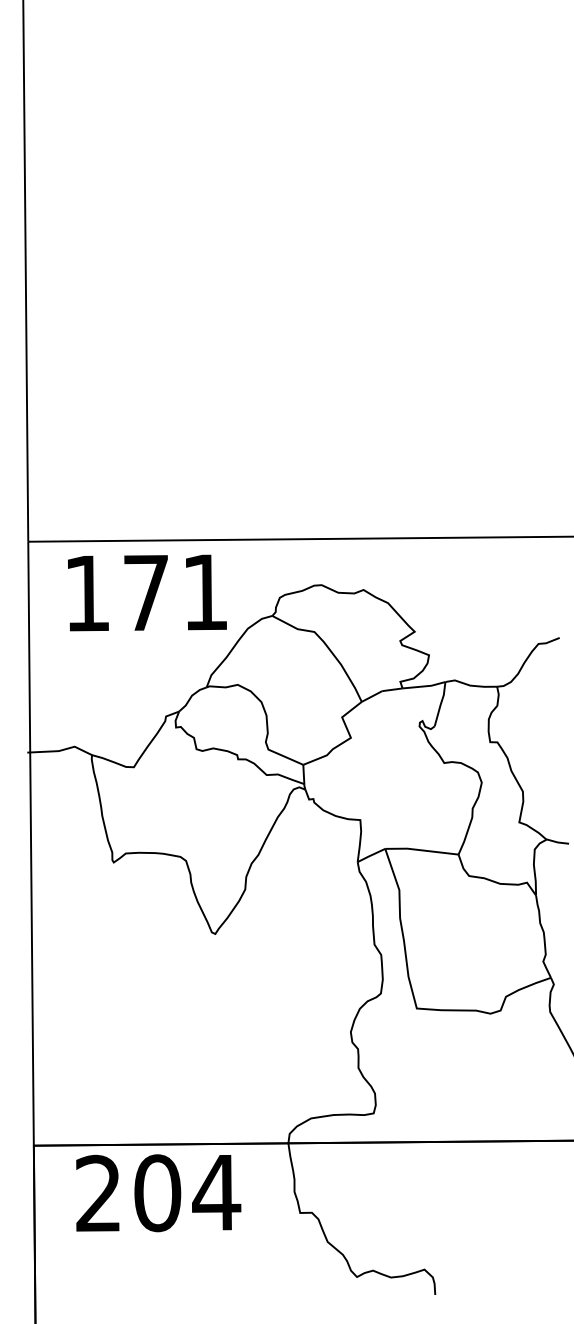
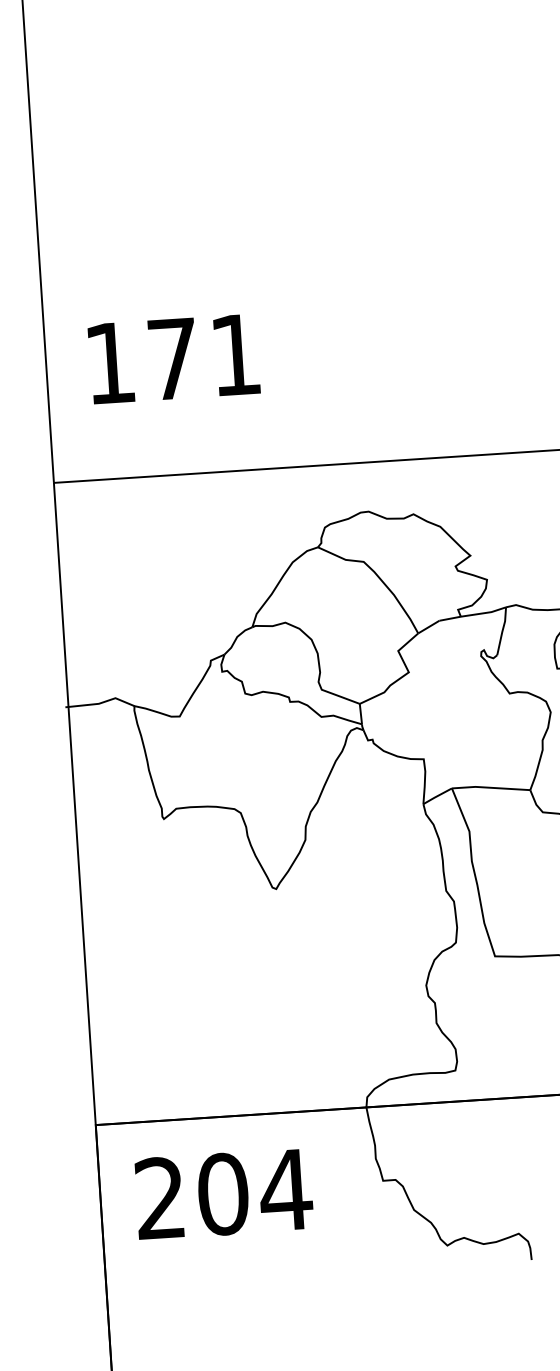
text: (147, 592) -> (174, 358), moved
text: (158, 1193) -> (224, 1194), moved

